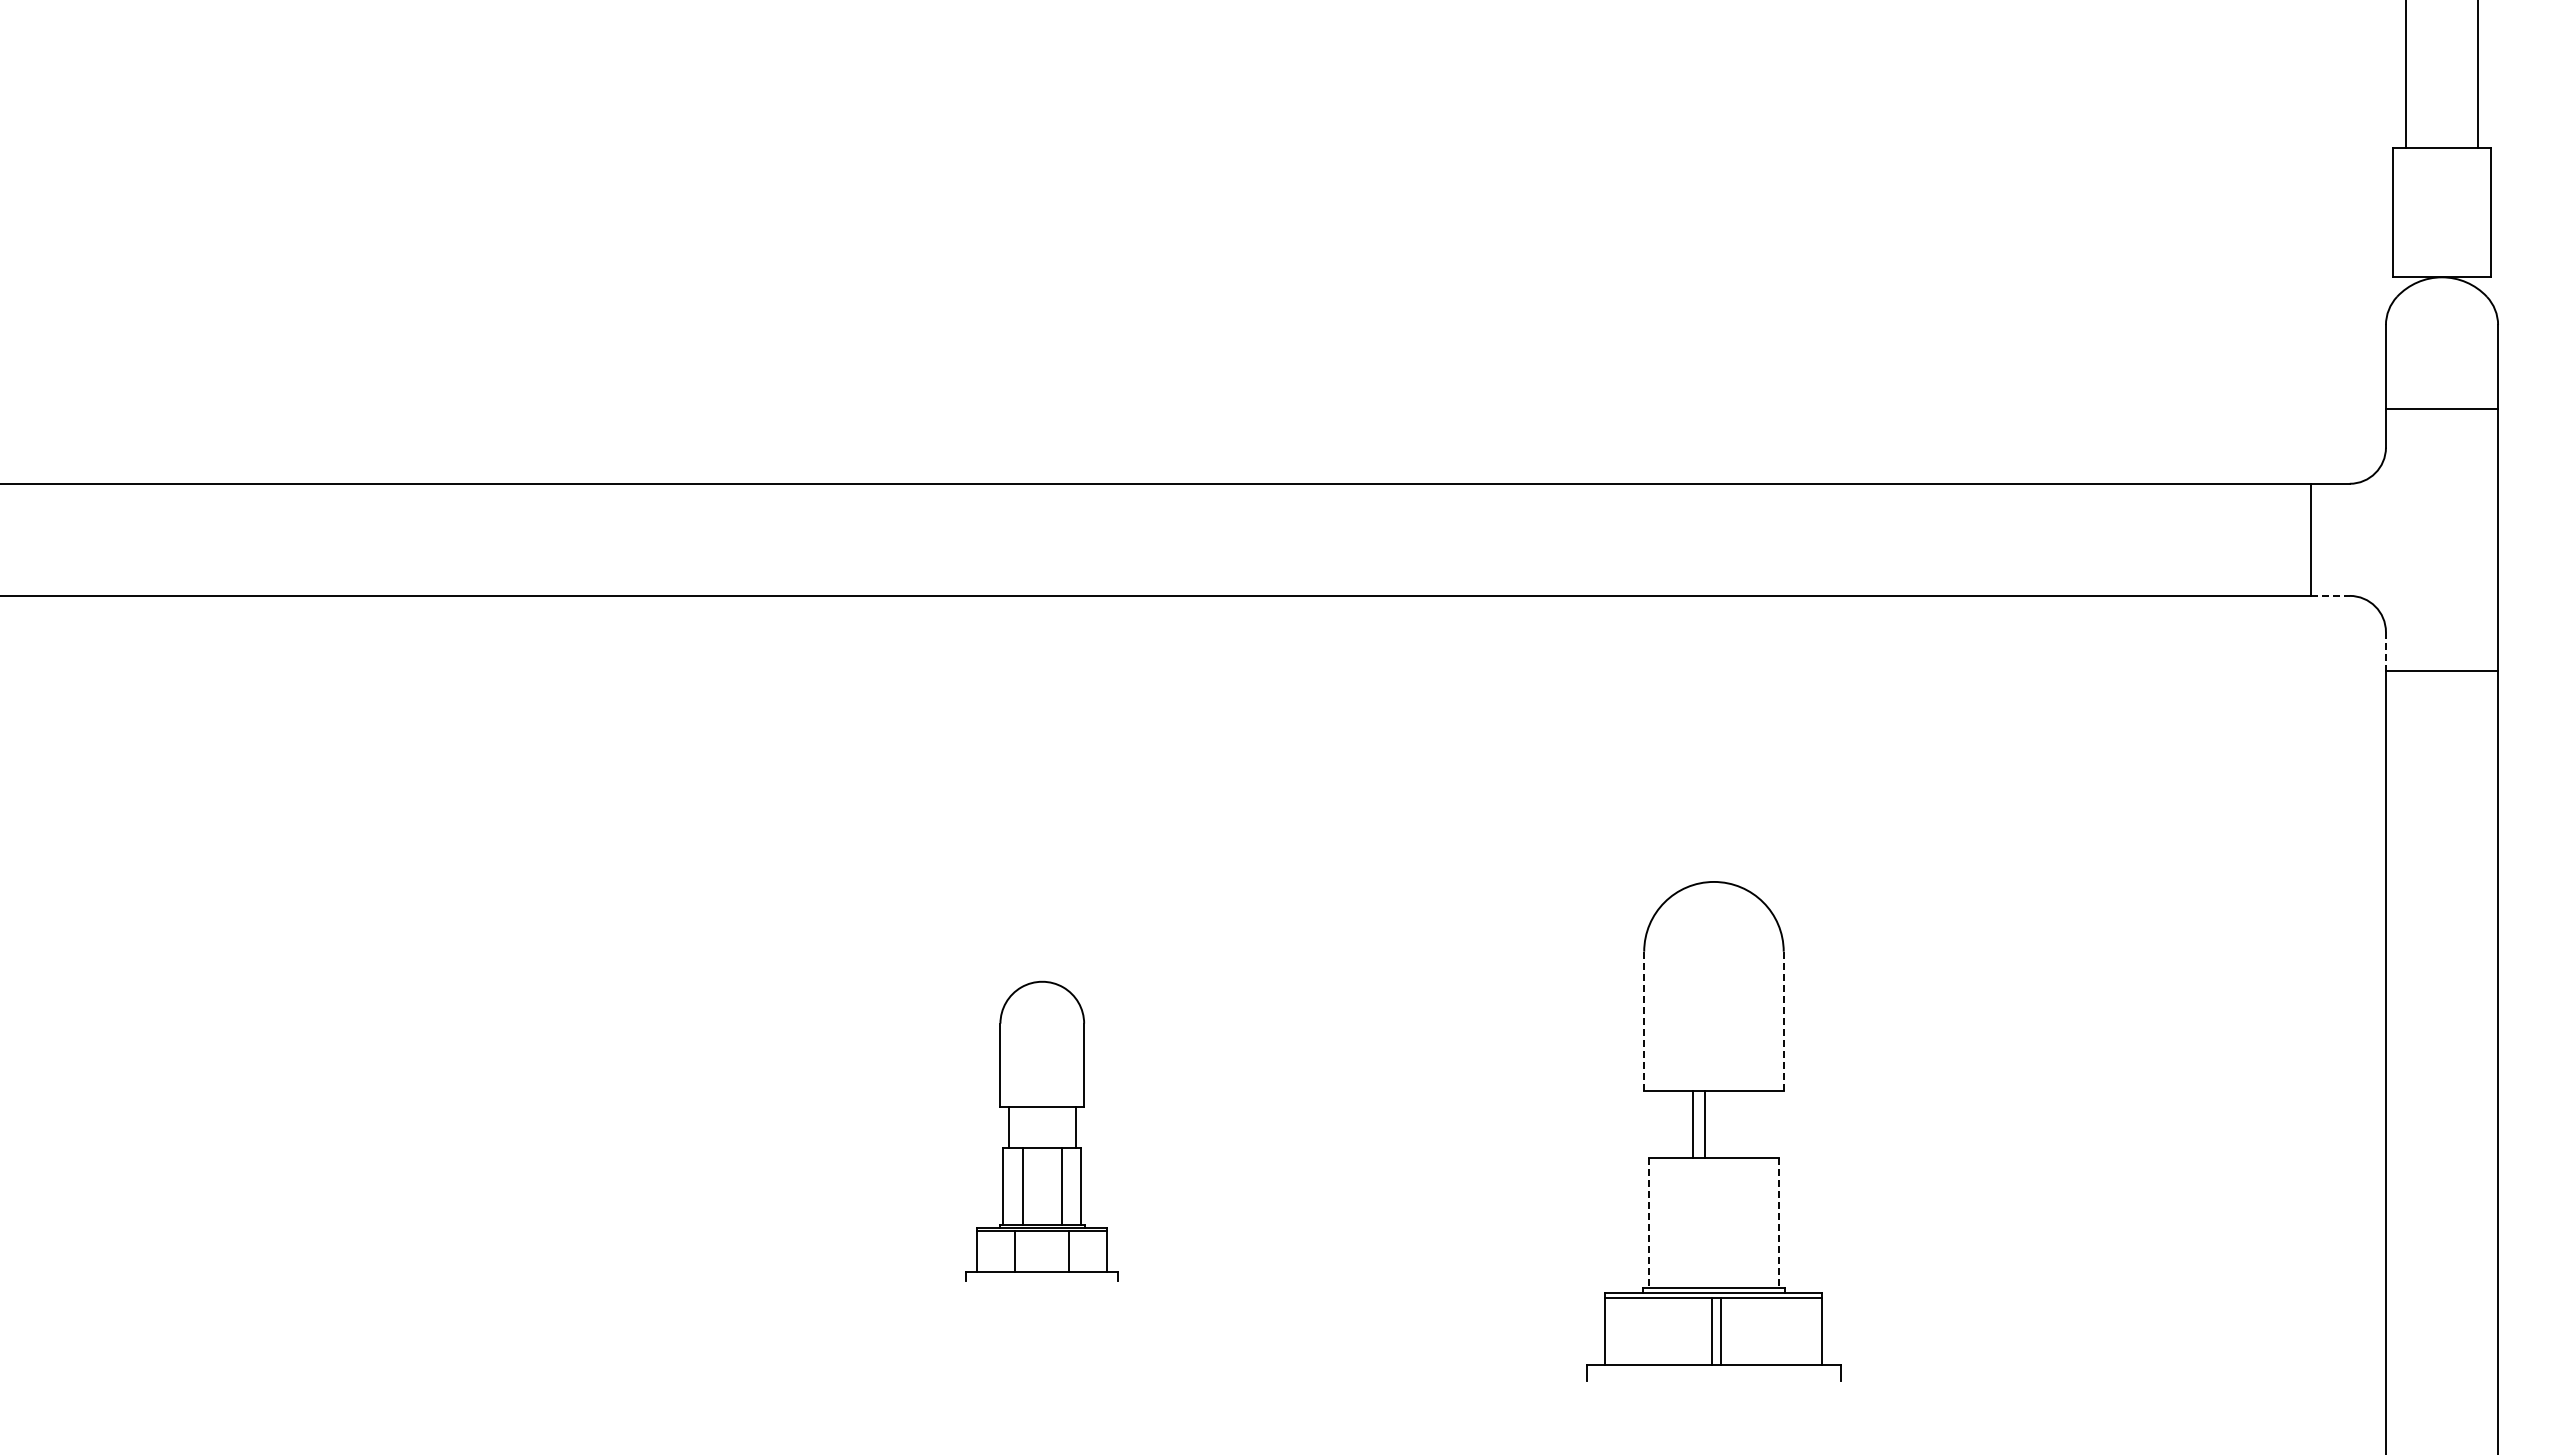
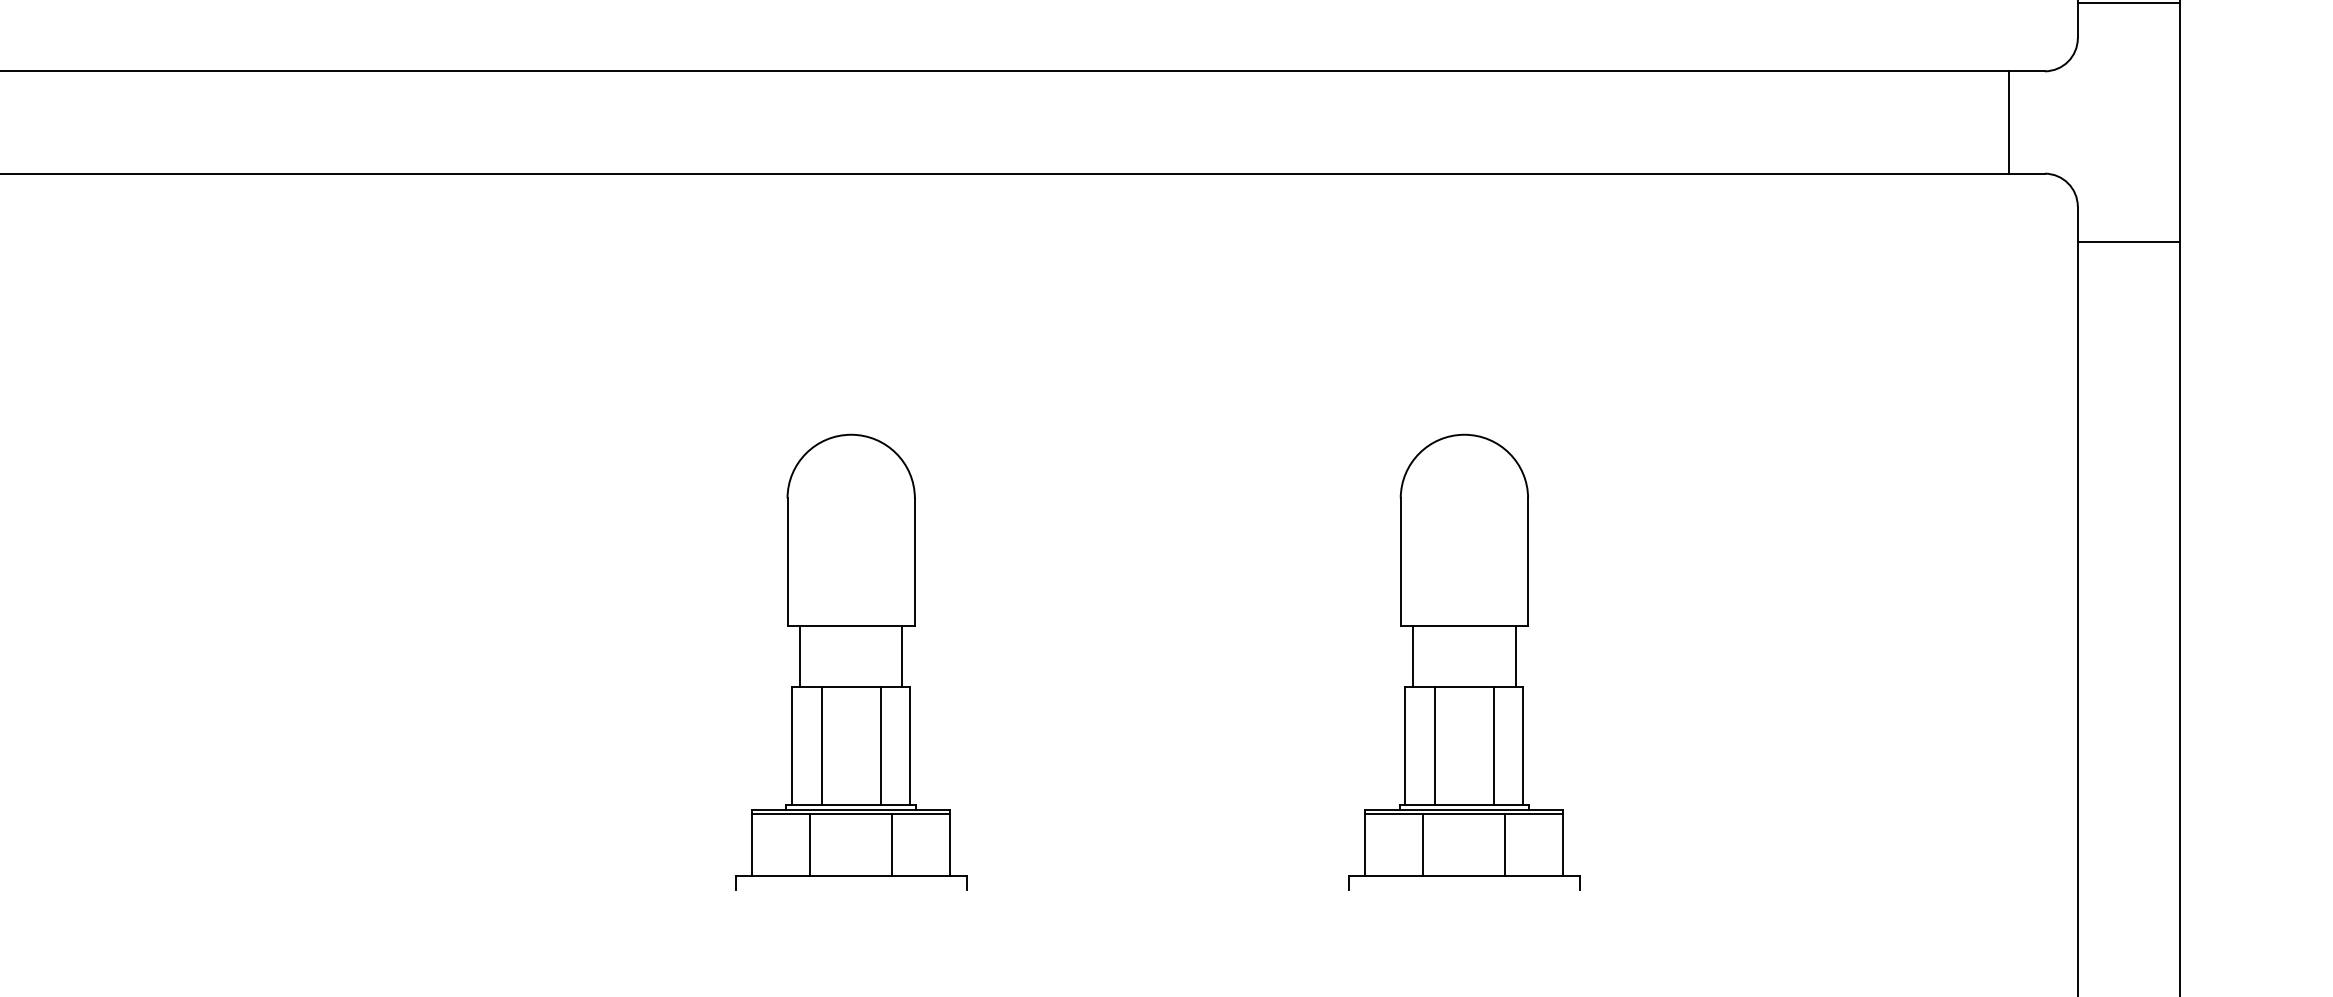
line: (2330, 595) -> (2027, 173), dashed -> solid
line: (2385, 651) -> (2077, 224), dashed -> solid
line: (1644, 1021) -> (1401, 562), dashed -> solid
line: (1783, 1021) -> (1527, 562), dashed -> solid
line: (1693, 1124) -> (1516, 656), moved
line: (1704, 1124) -> (1412, 656), moved
part: (1042, 1131) -> (851, 662), size x1.67
line: (1681, 1222) -> (1434, 745), added
line: (1746, 1222) -> (1494, 745), added
line: (1649, 1223) -> (1405, 746), dashed -> solid
line: (1778, 1223) -> (1523, 746), dashed -> solid
line: (1711, 1331) -> (1505, 845), moved
line: (1721, 1331) -> (1423, 845), moved

